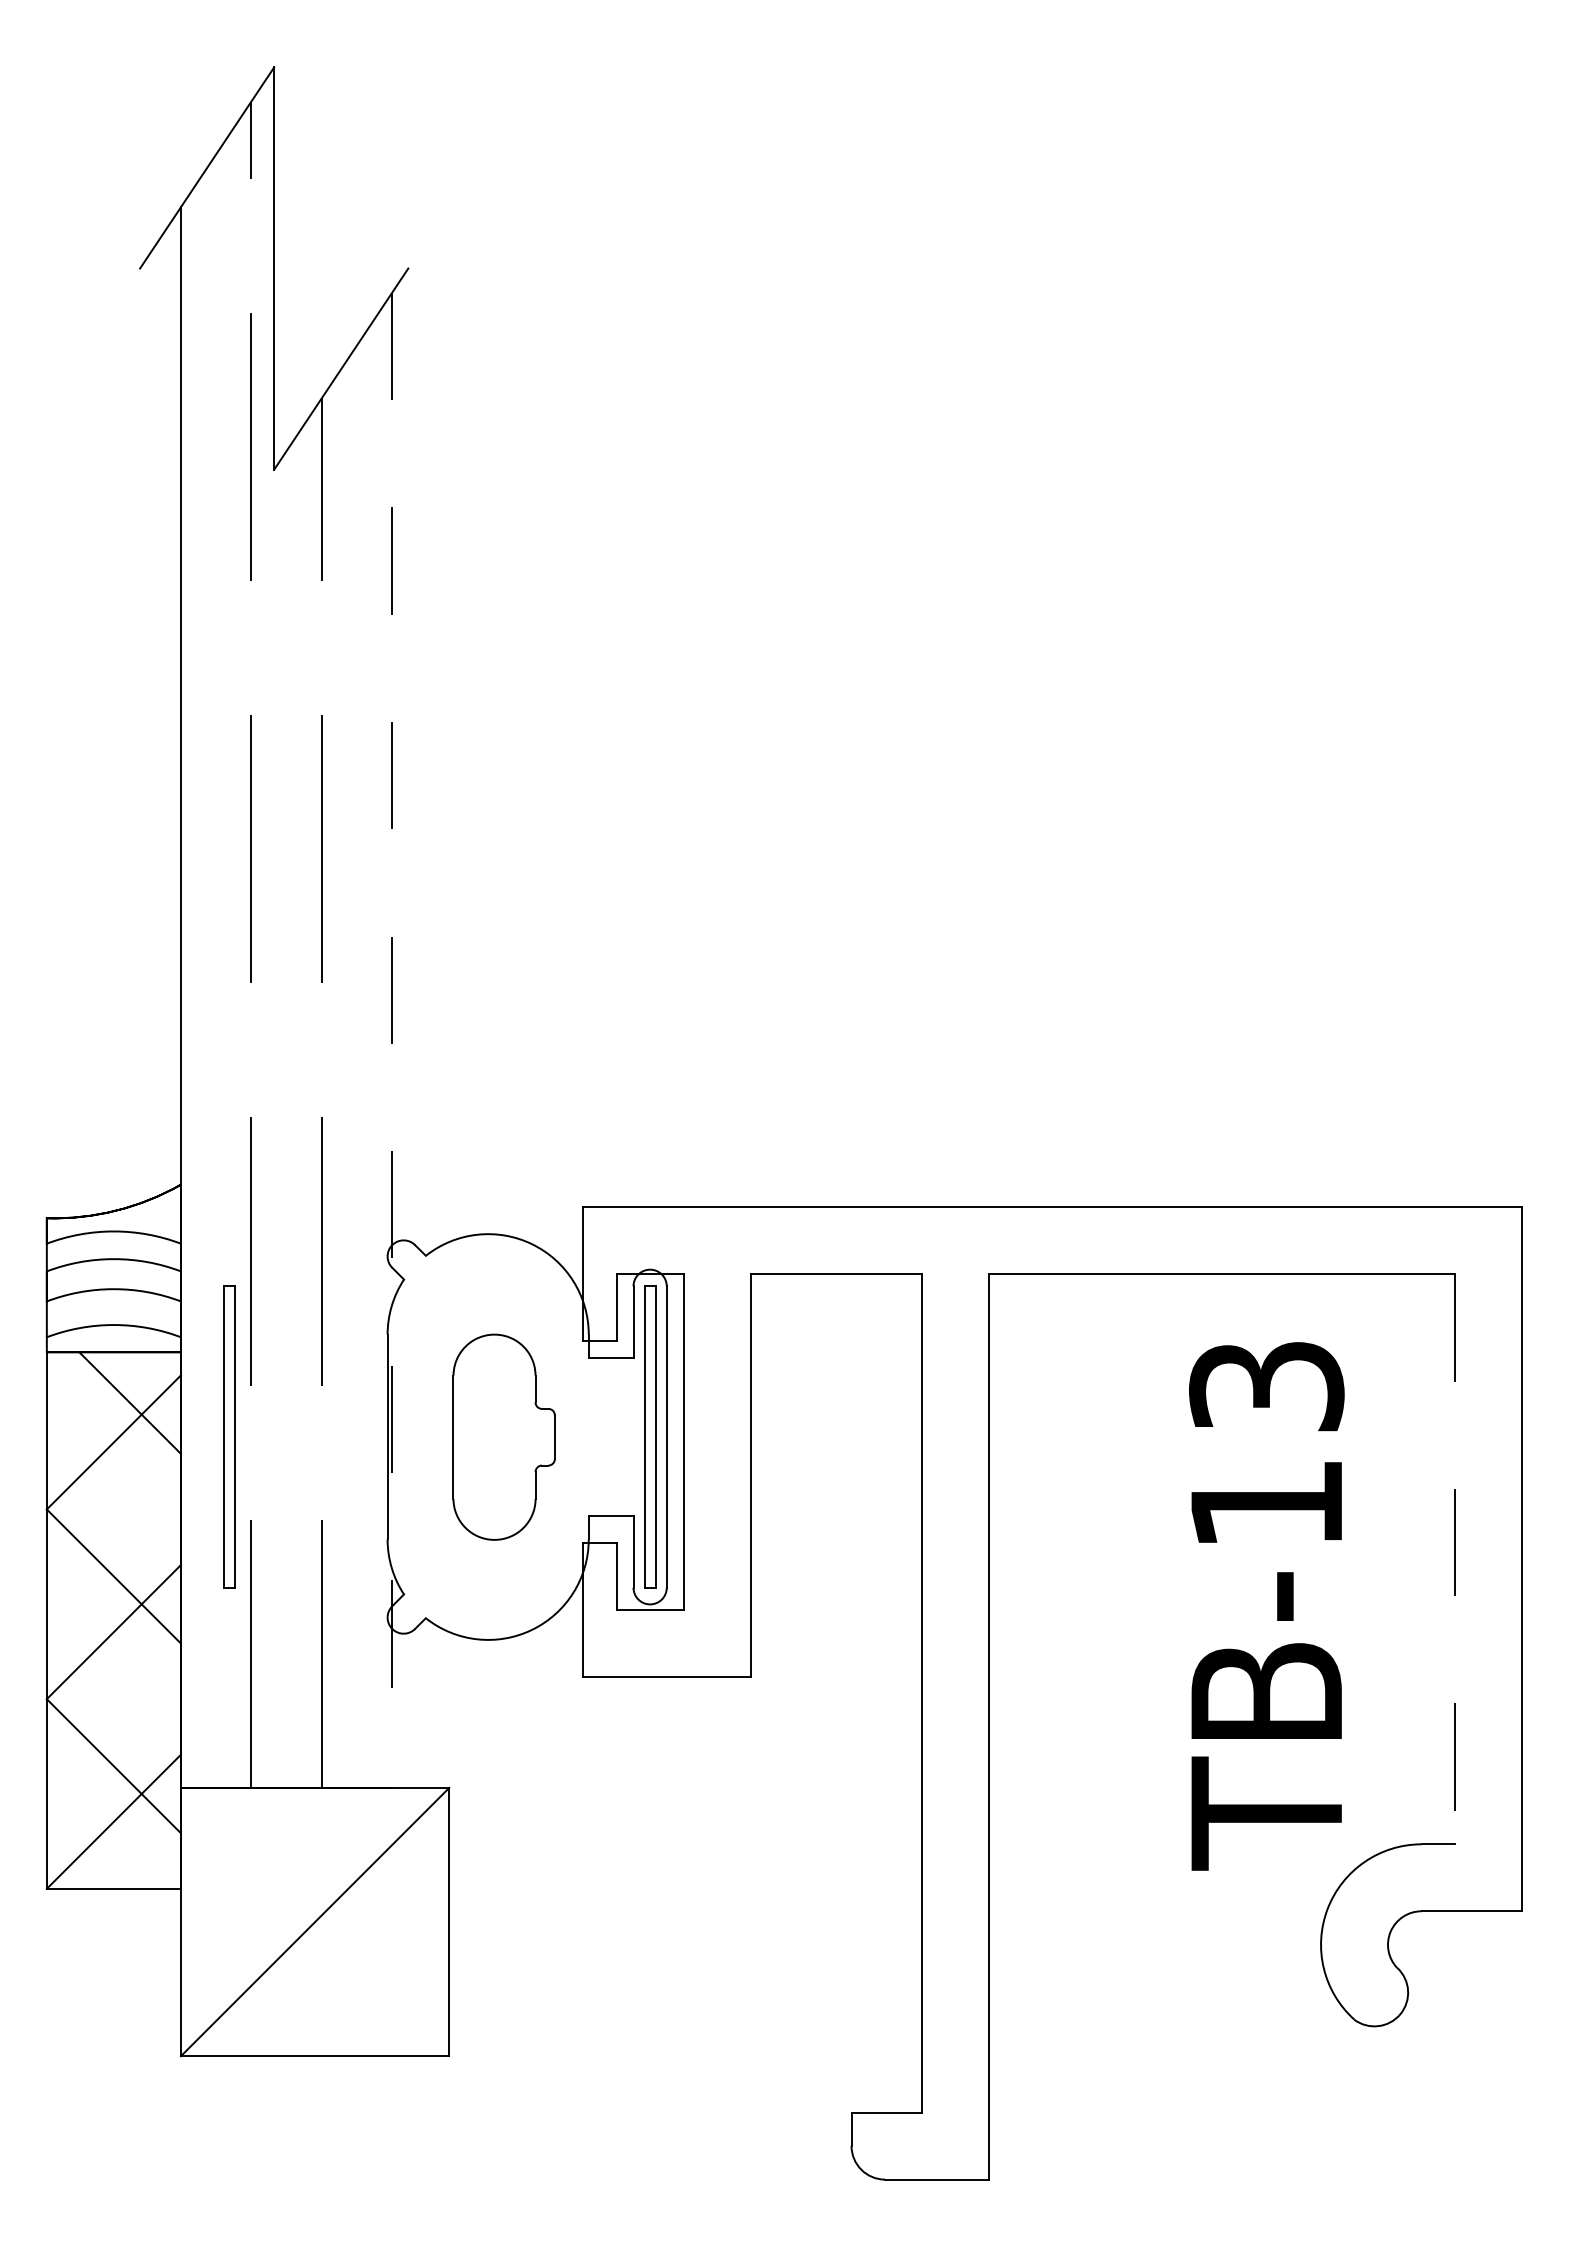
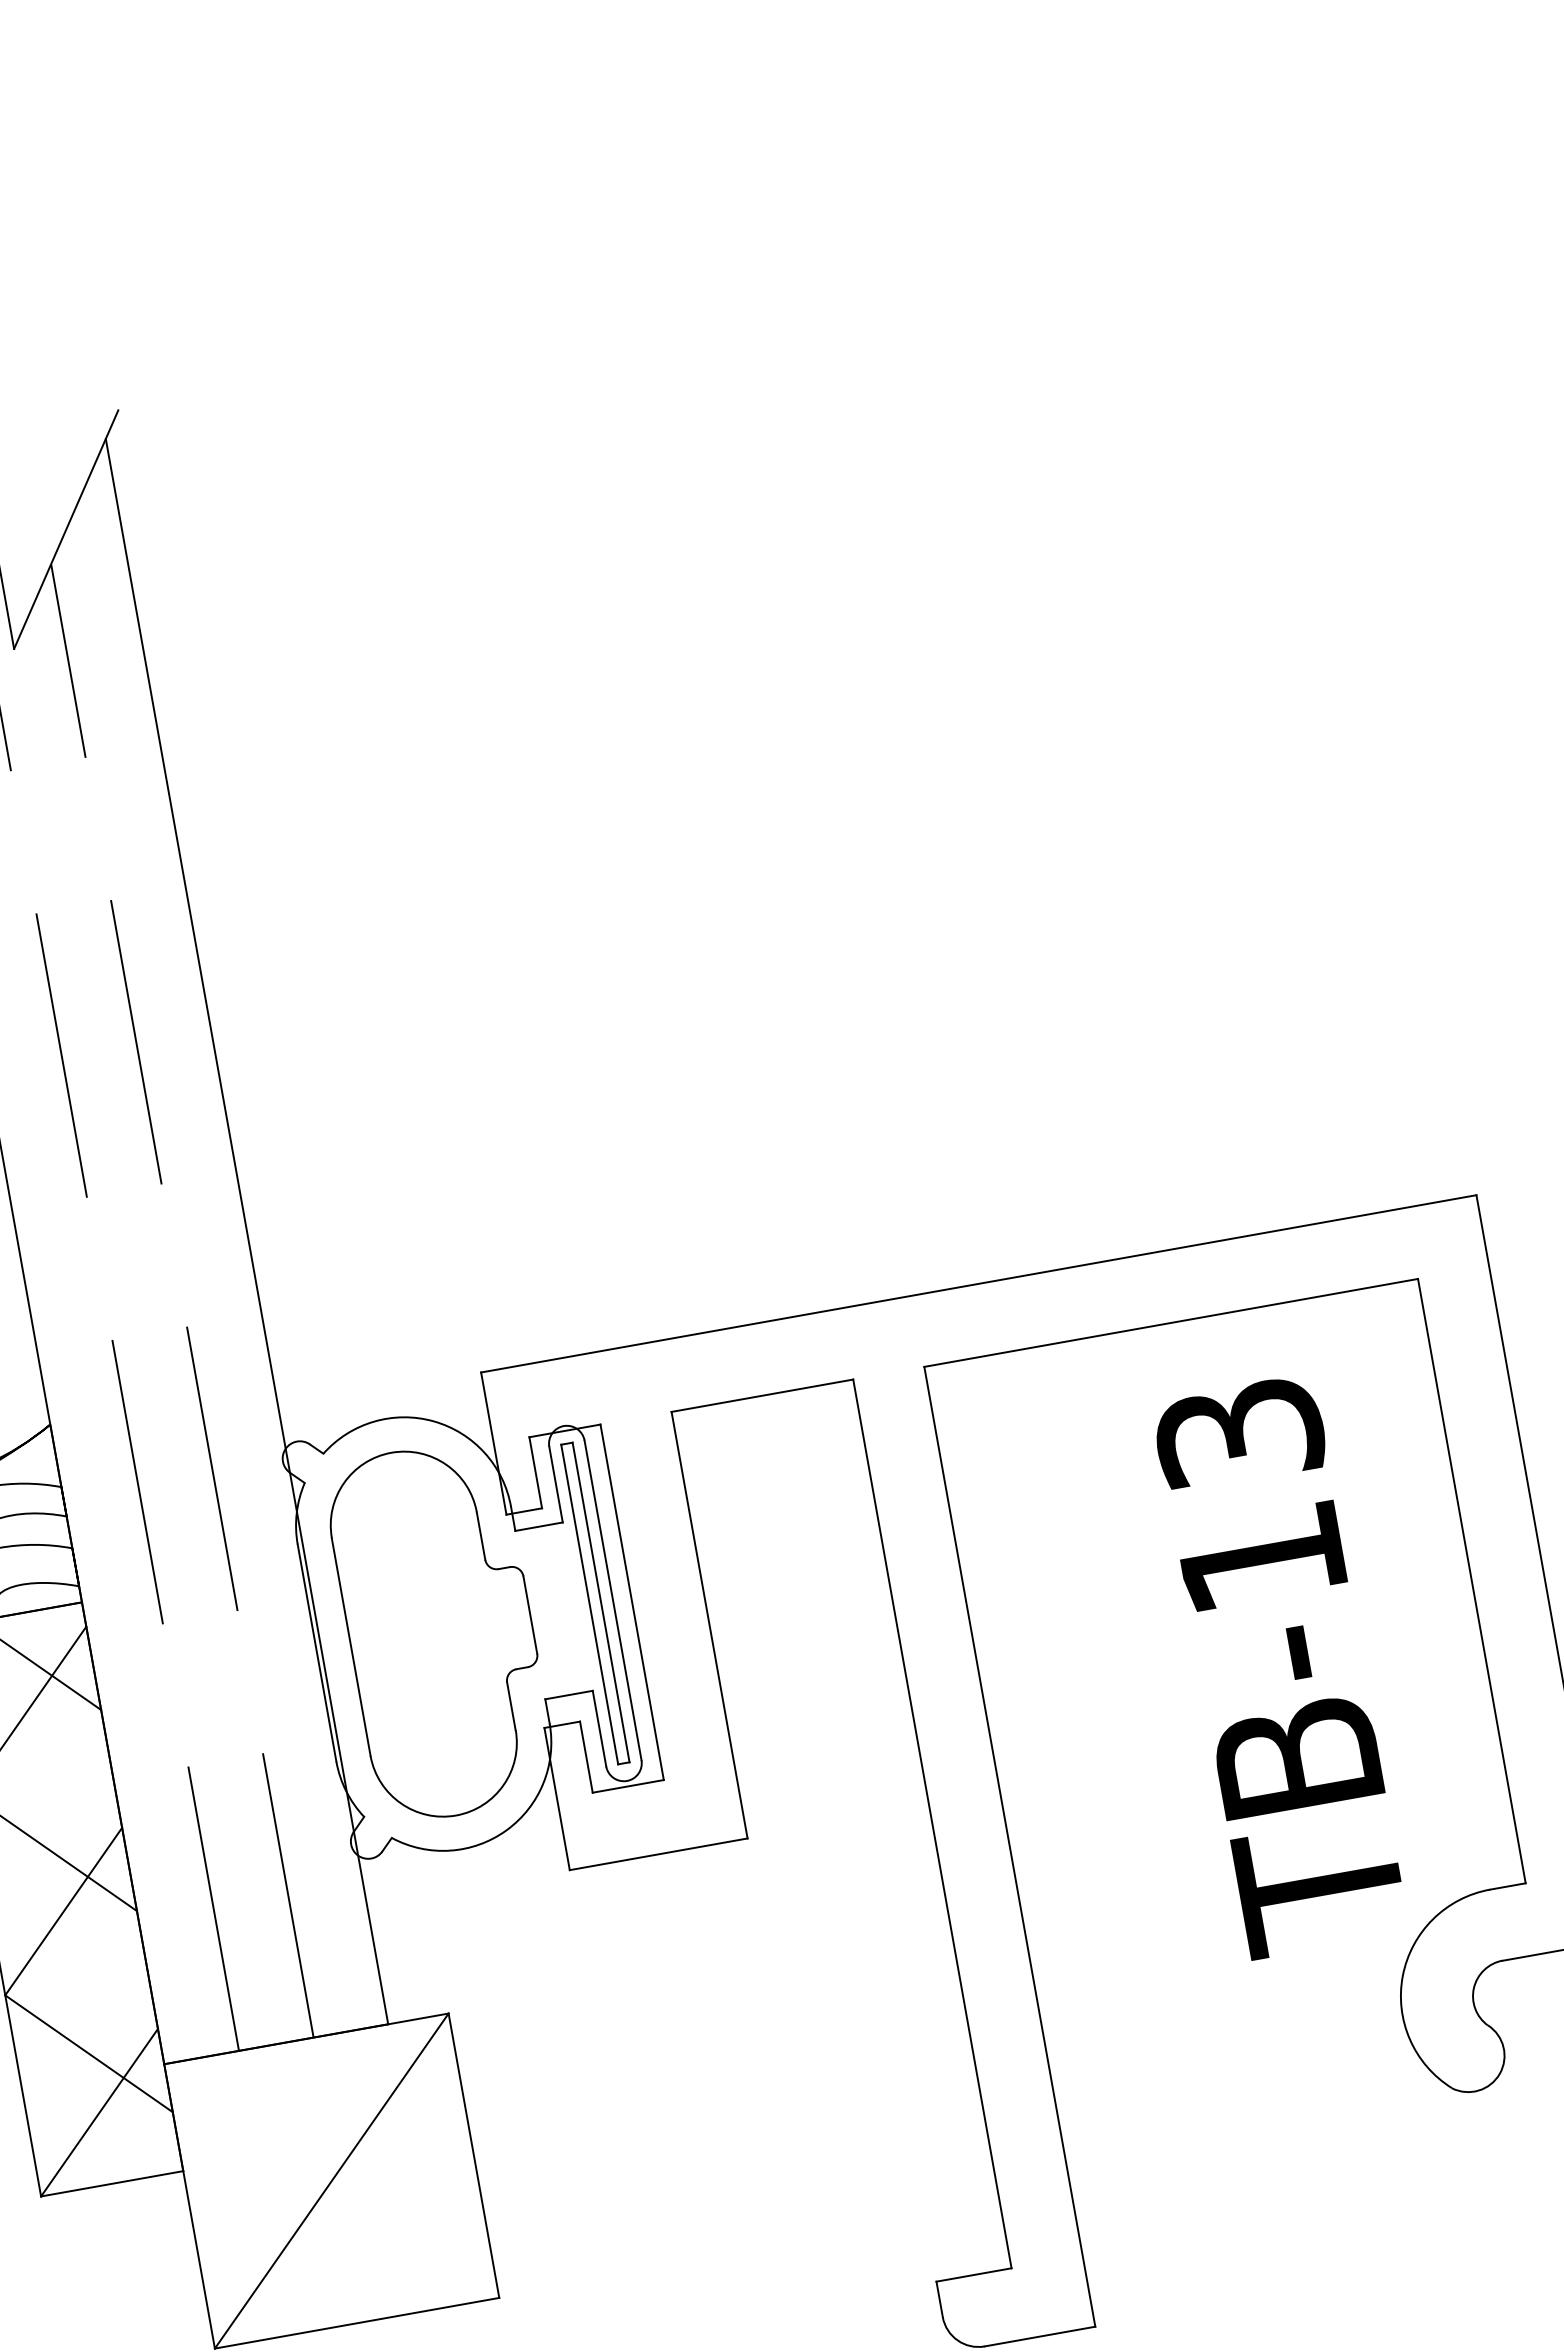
line: (392, 1040) -> (247, 1231), dashed -> solid
part: (229, 1436) -> (149, 1682), removed
part: (503, 1437) -> (440, 1631), size x1.67
line: (1455, 1559) -> (1472, 1581), dashed -> solid

